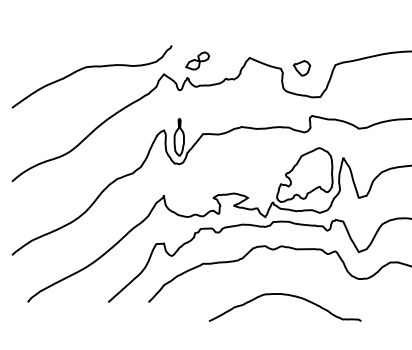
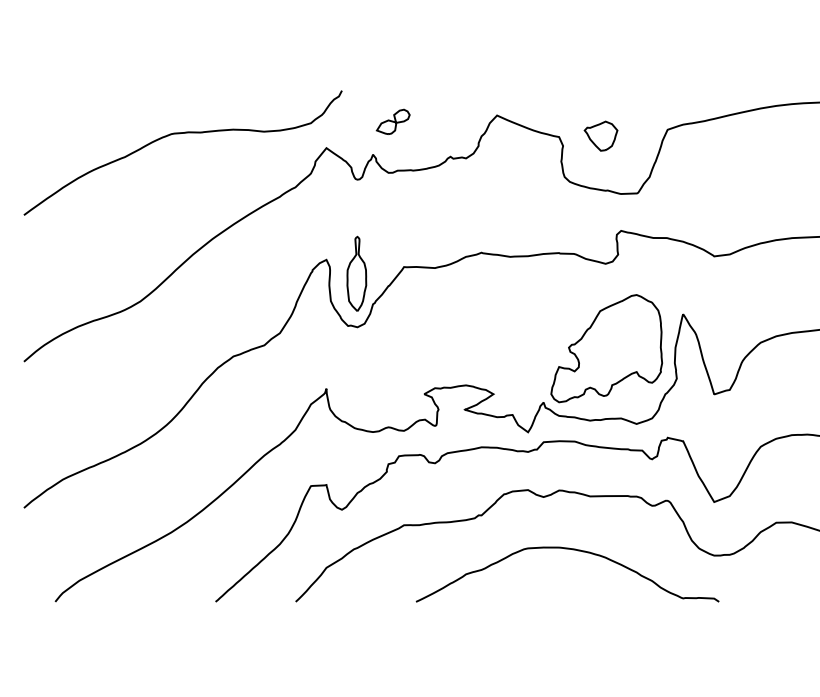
part: (197, 61) -> (393, 122), size x0.71
curve: (284, 295) -> (566, 550), moved

